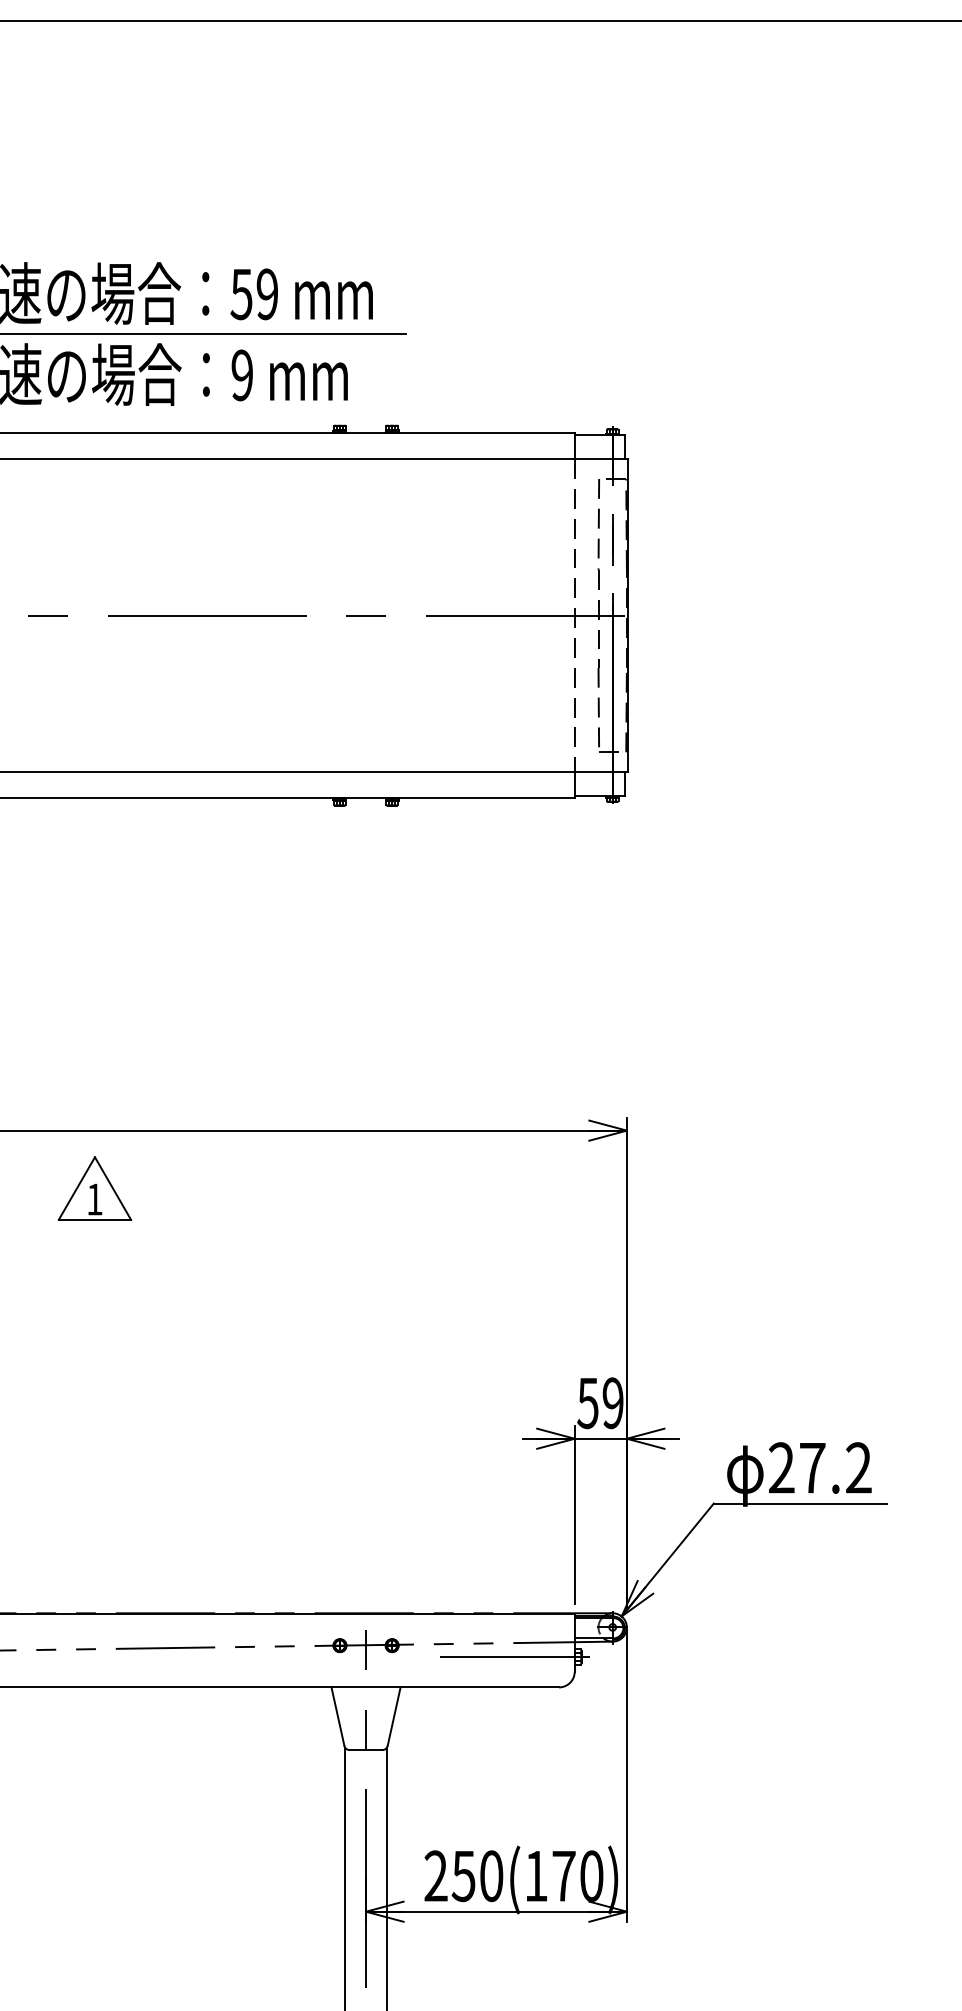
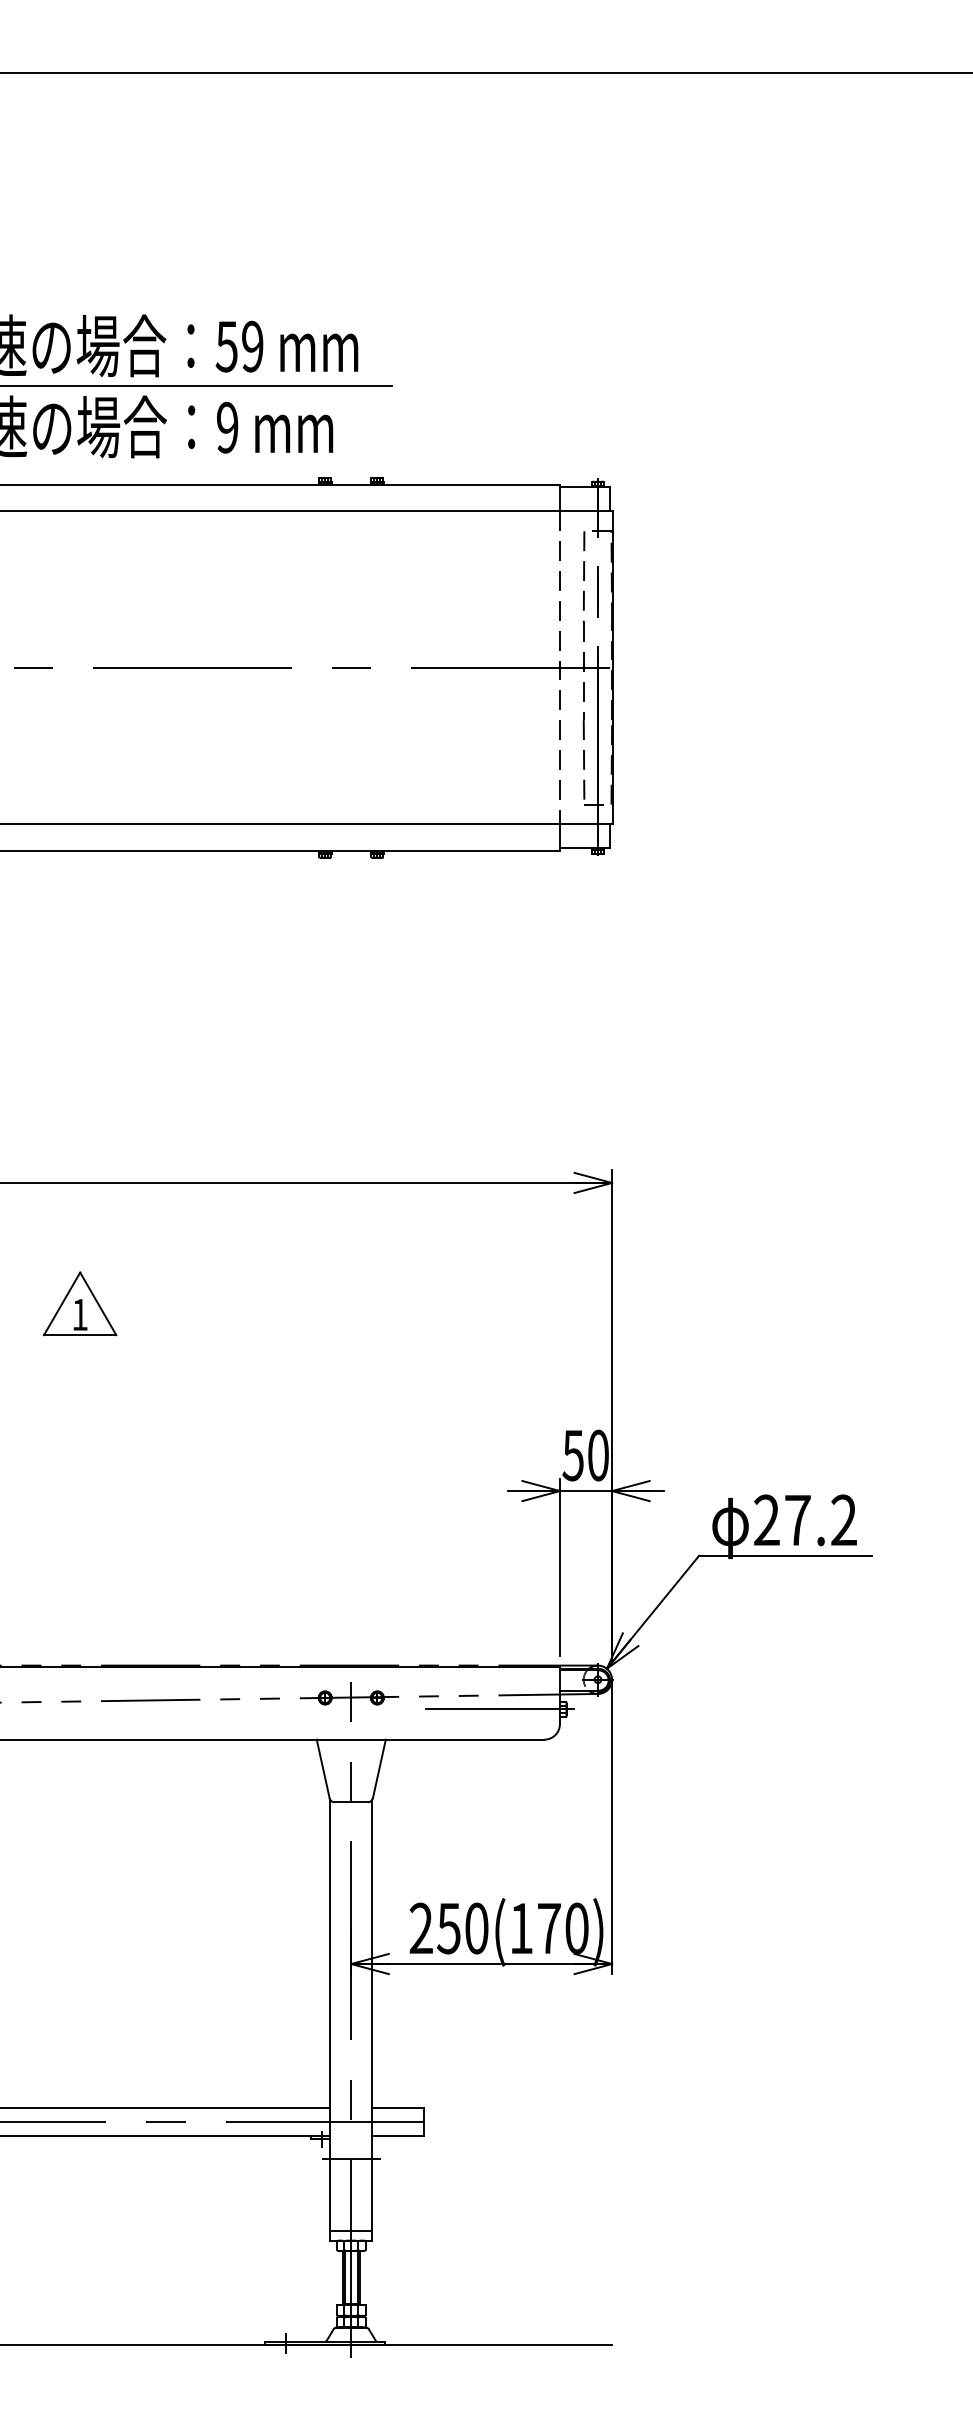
part: (95, 1188) -> (80, 1303), moved
text: (613, 1403) -> (598, 1455), 59 -> 50

